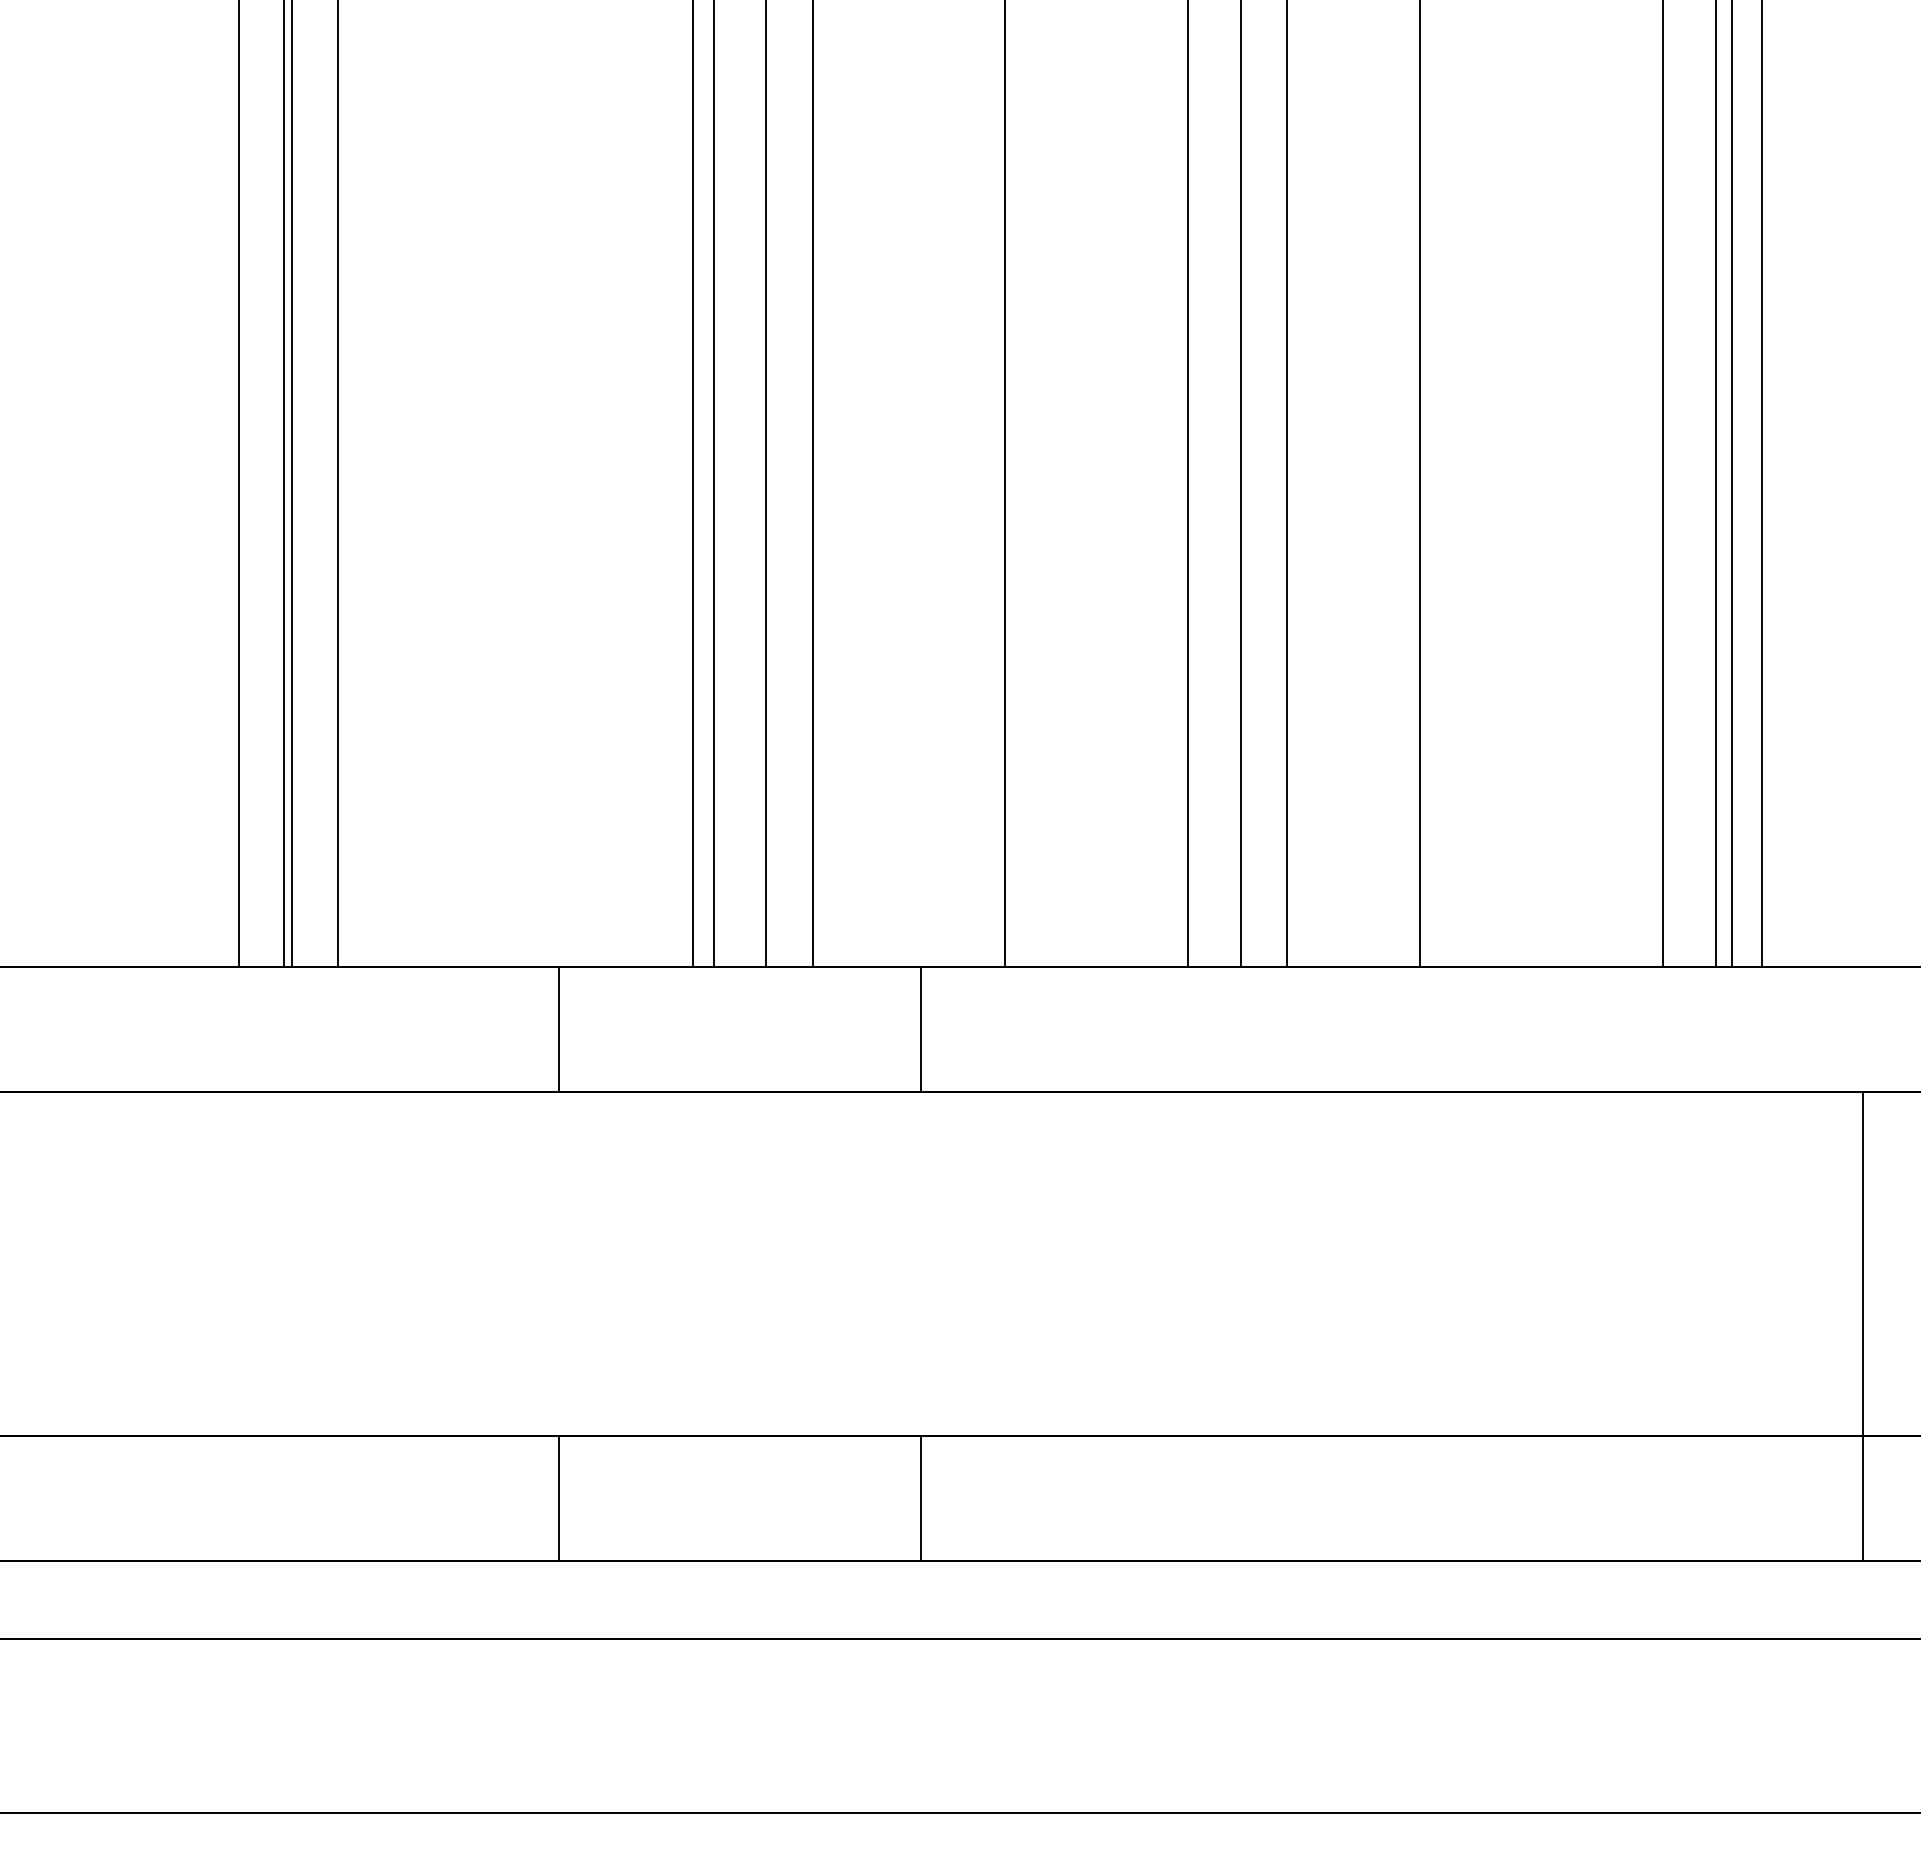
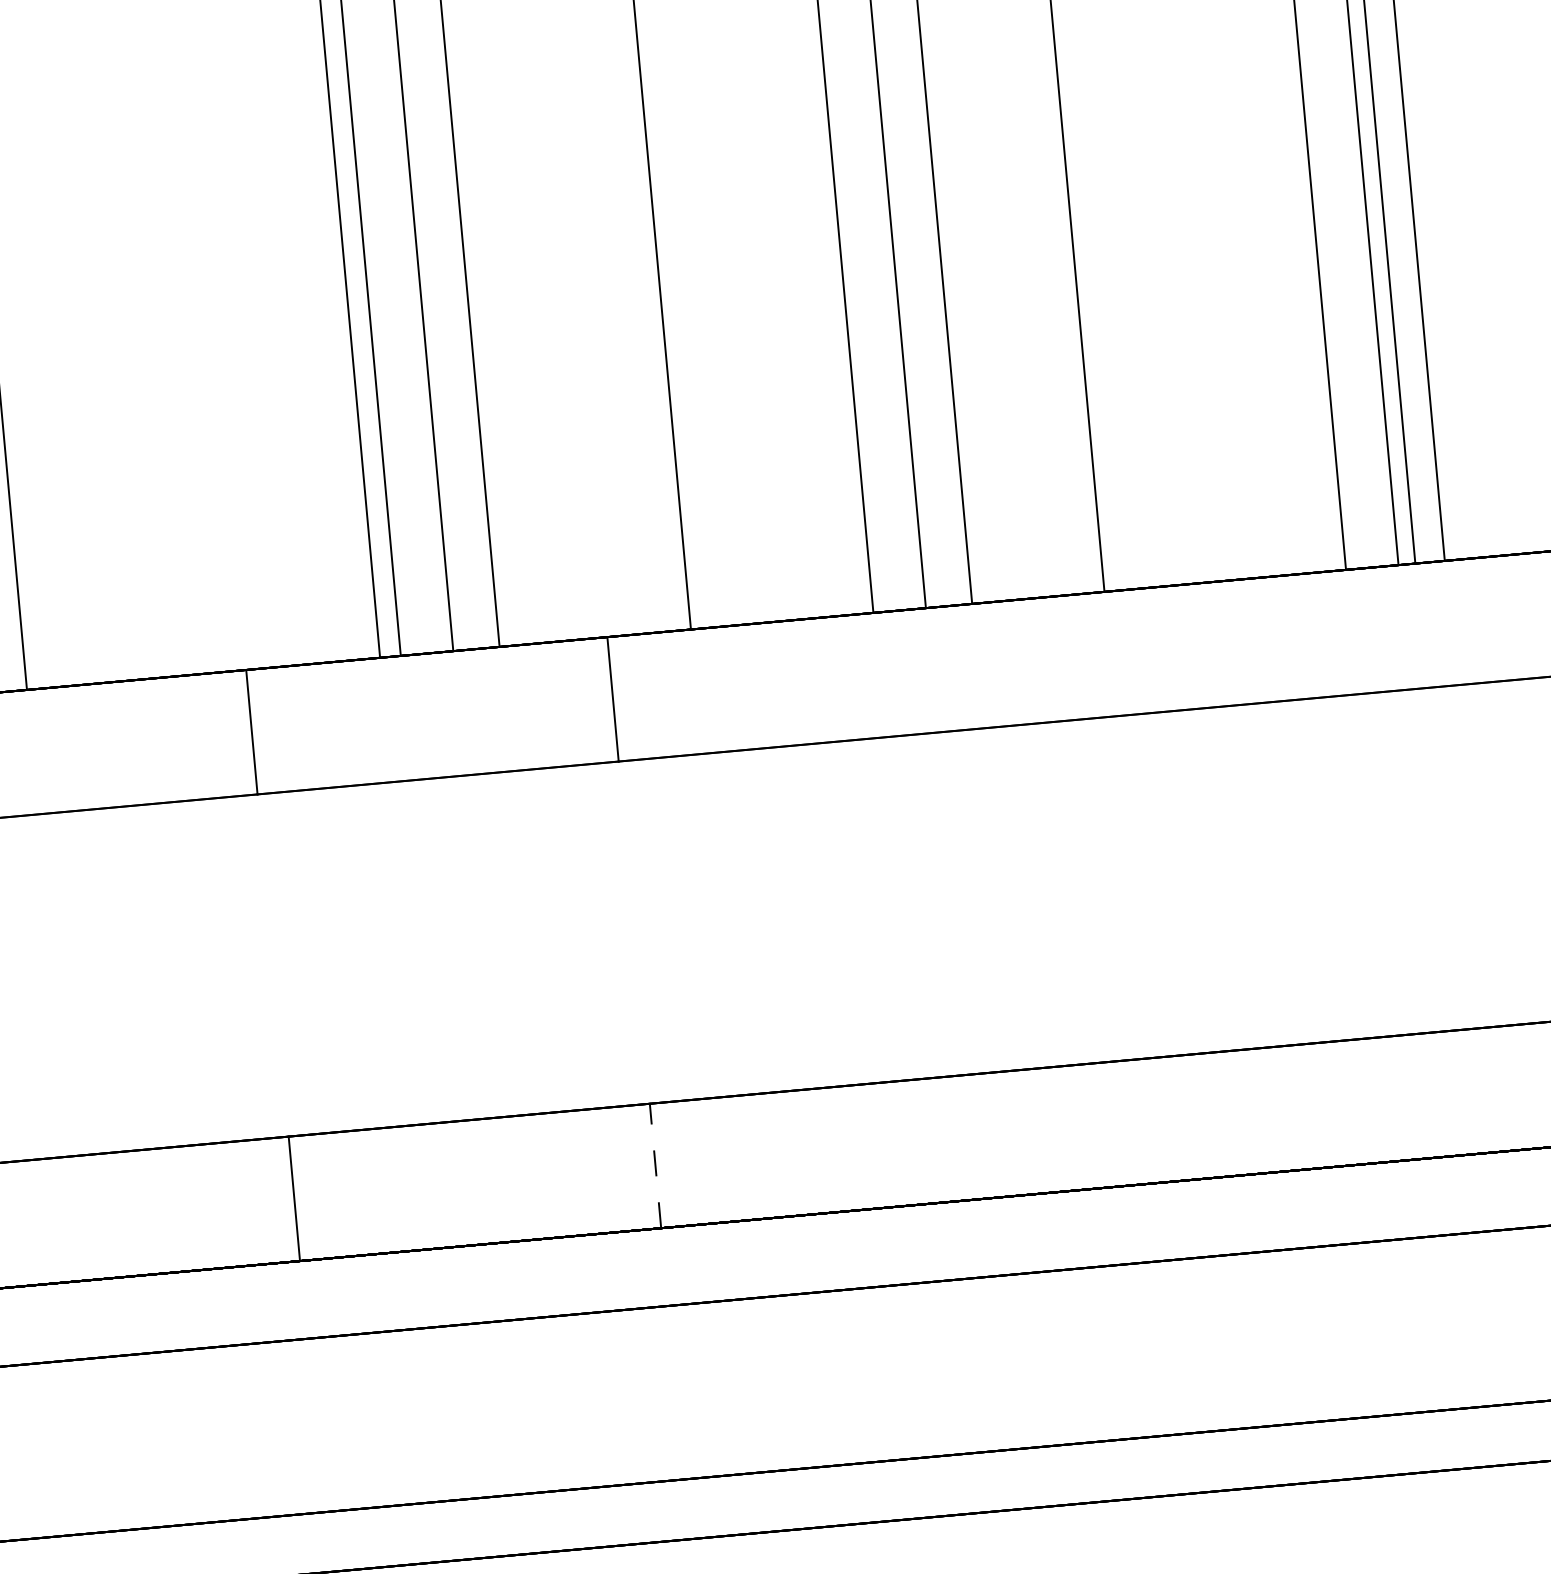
line: (921, 1497) -> (655, 1165), solid -> dashed

